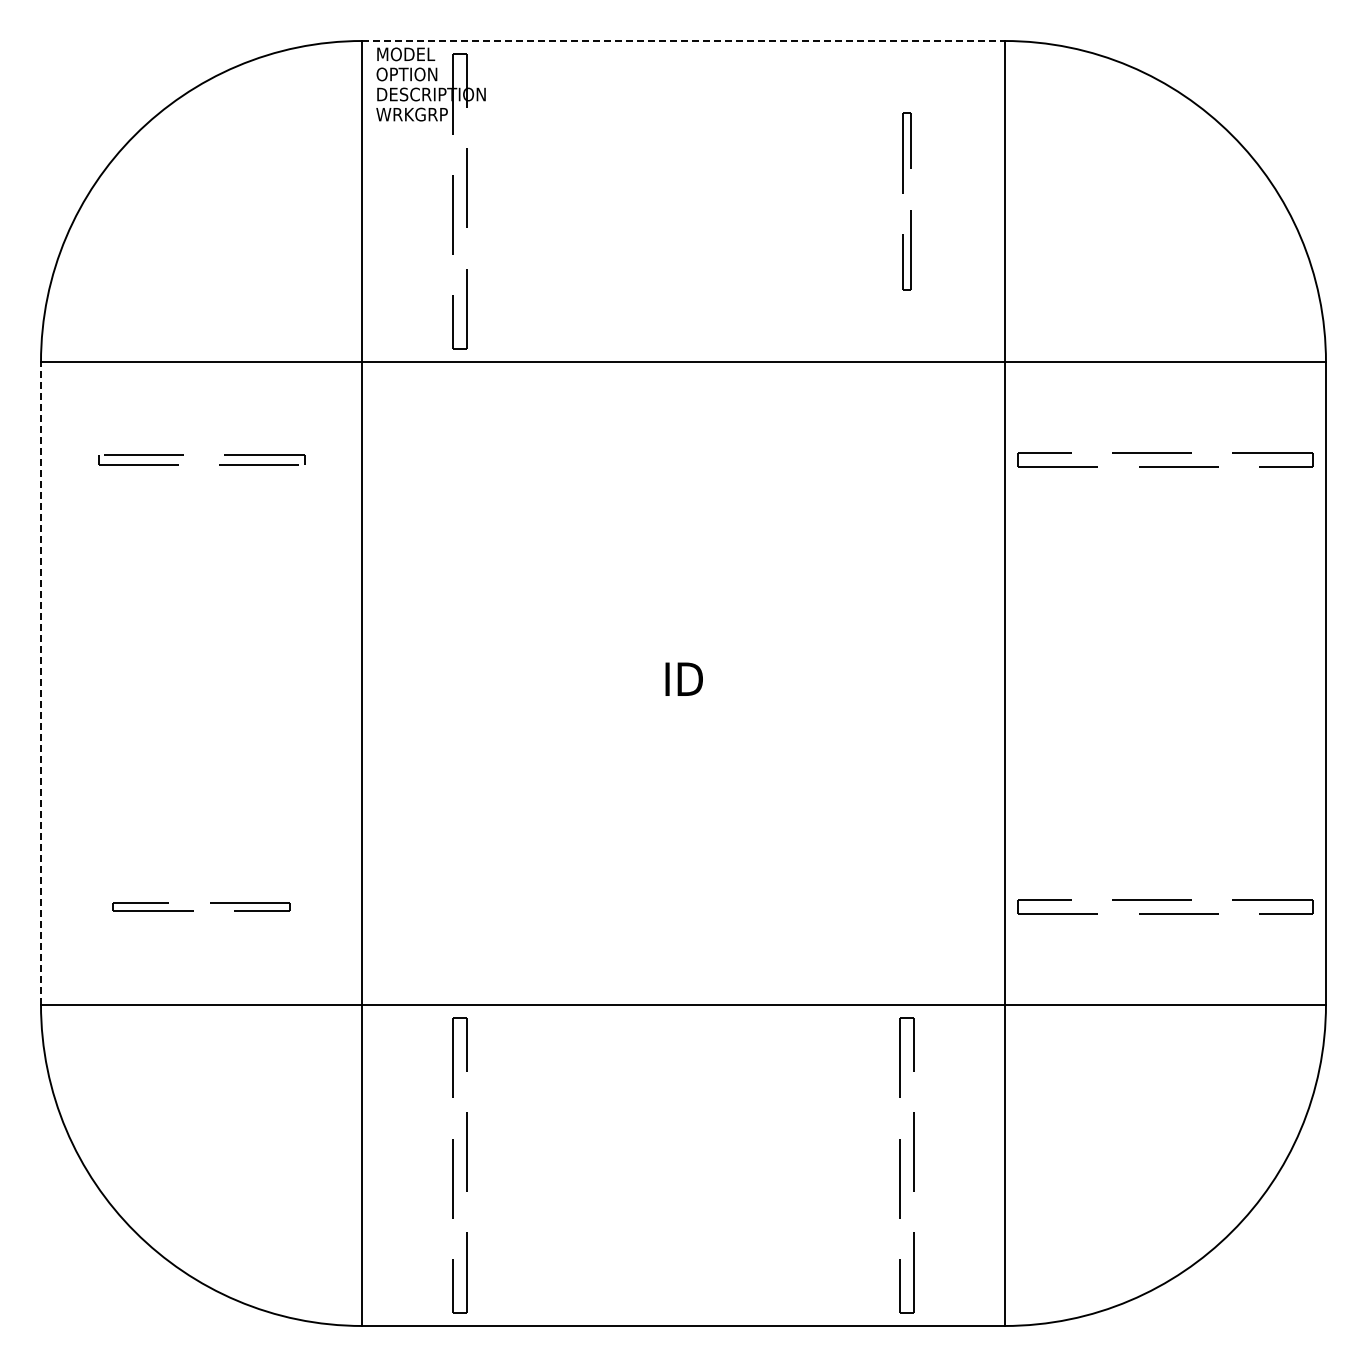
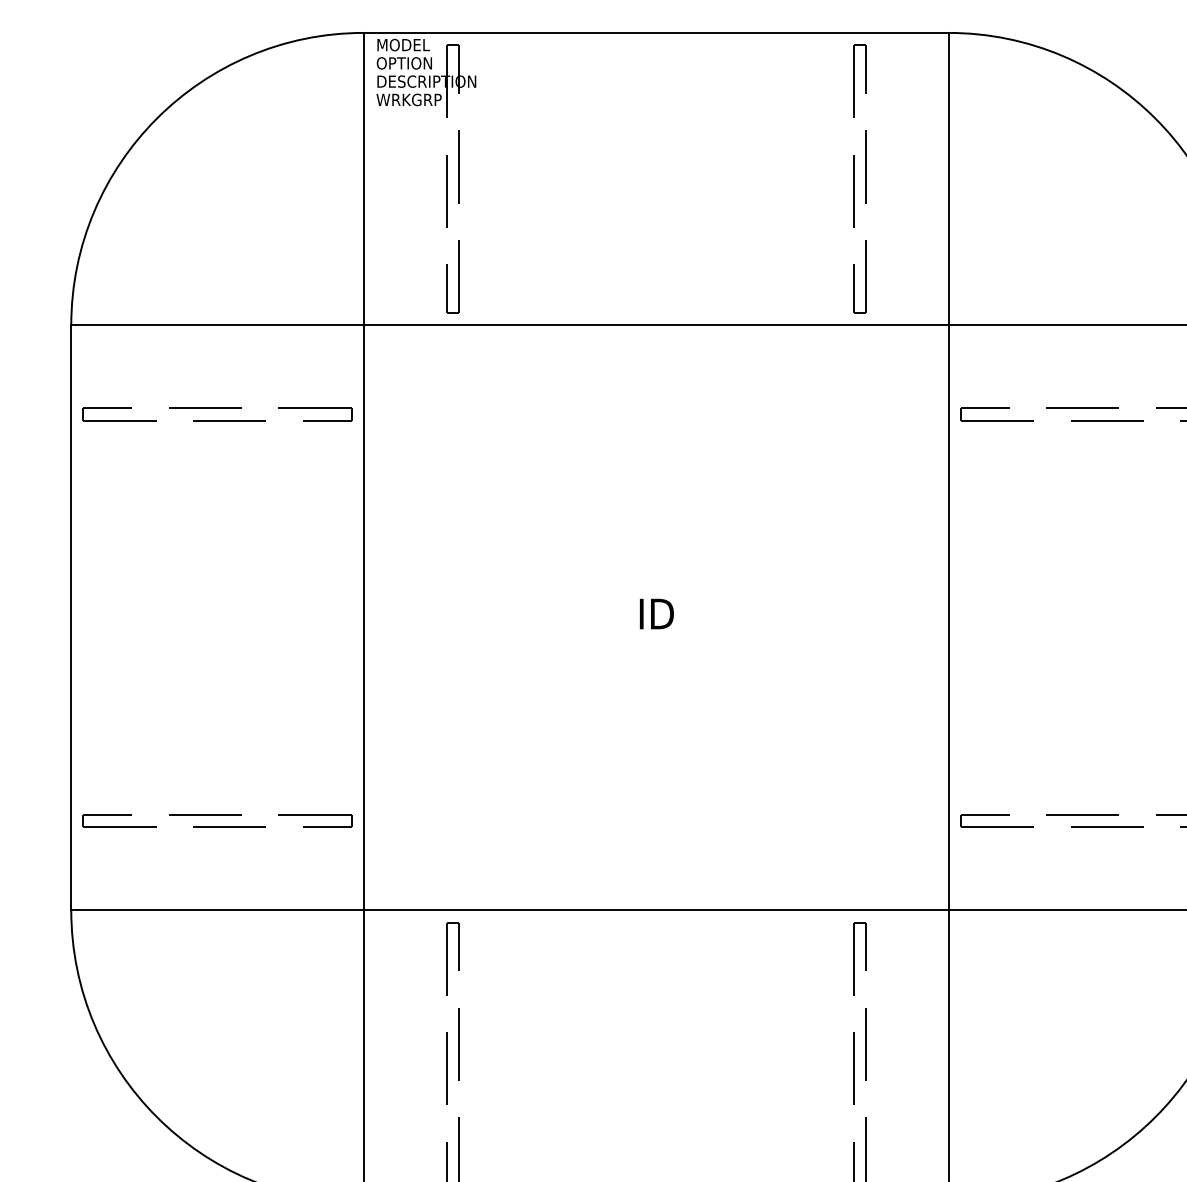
line: (683, 41) -> (656, 33), dashed -> solid
part: (906, 201) -> (859, 179), size x1.67
part: (201, 459) -> (217, 413), size x1.43
line: (41, 683) -> (71, 617), dashed -> solid
part: (201, 906) -> (217, 820), size x1.67

